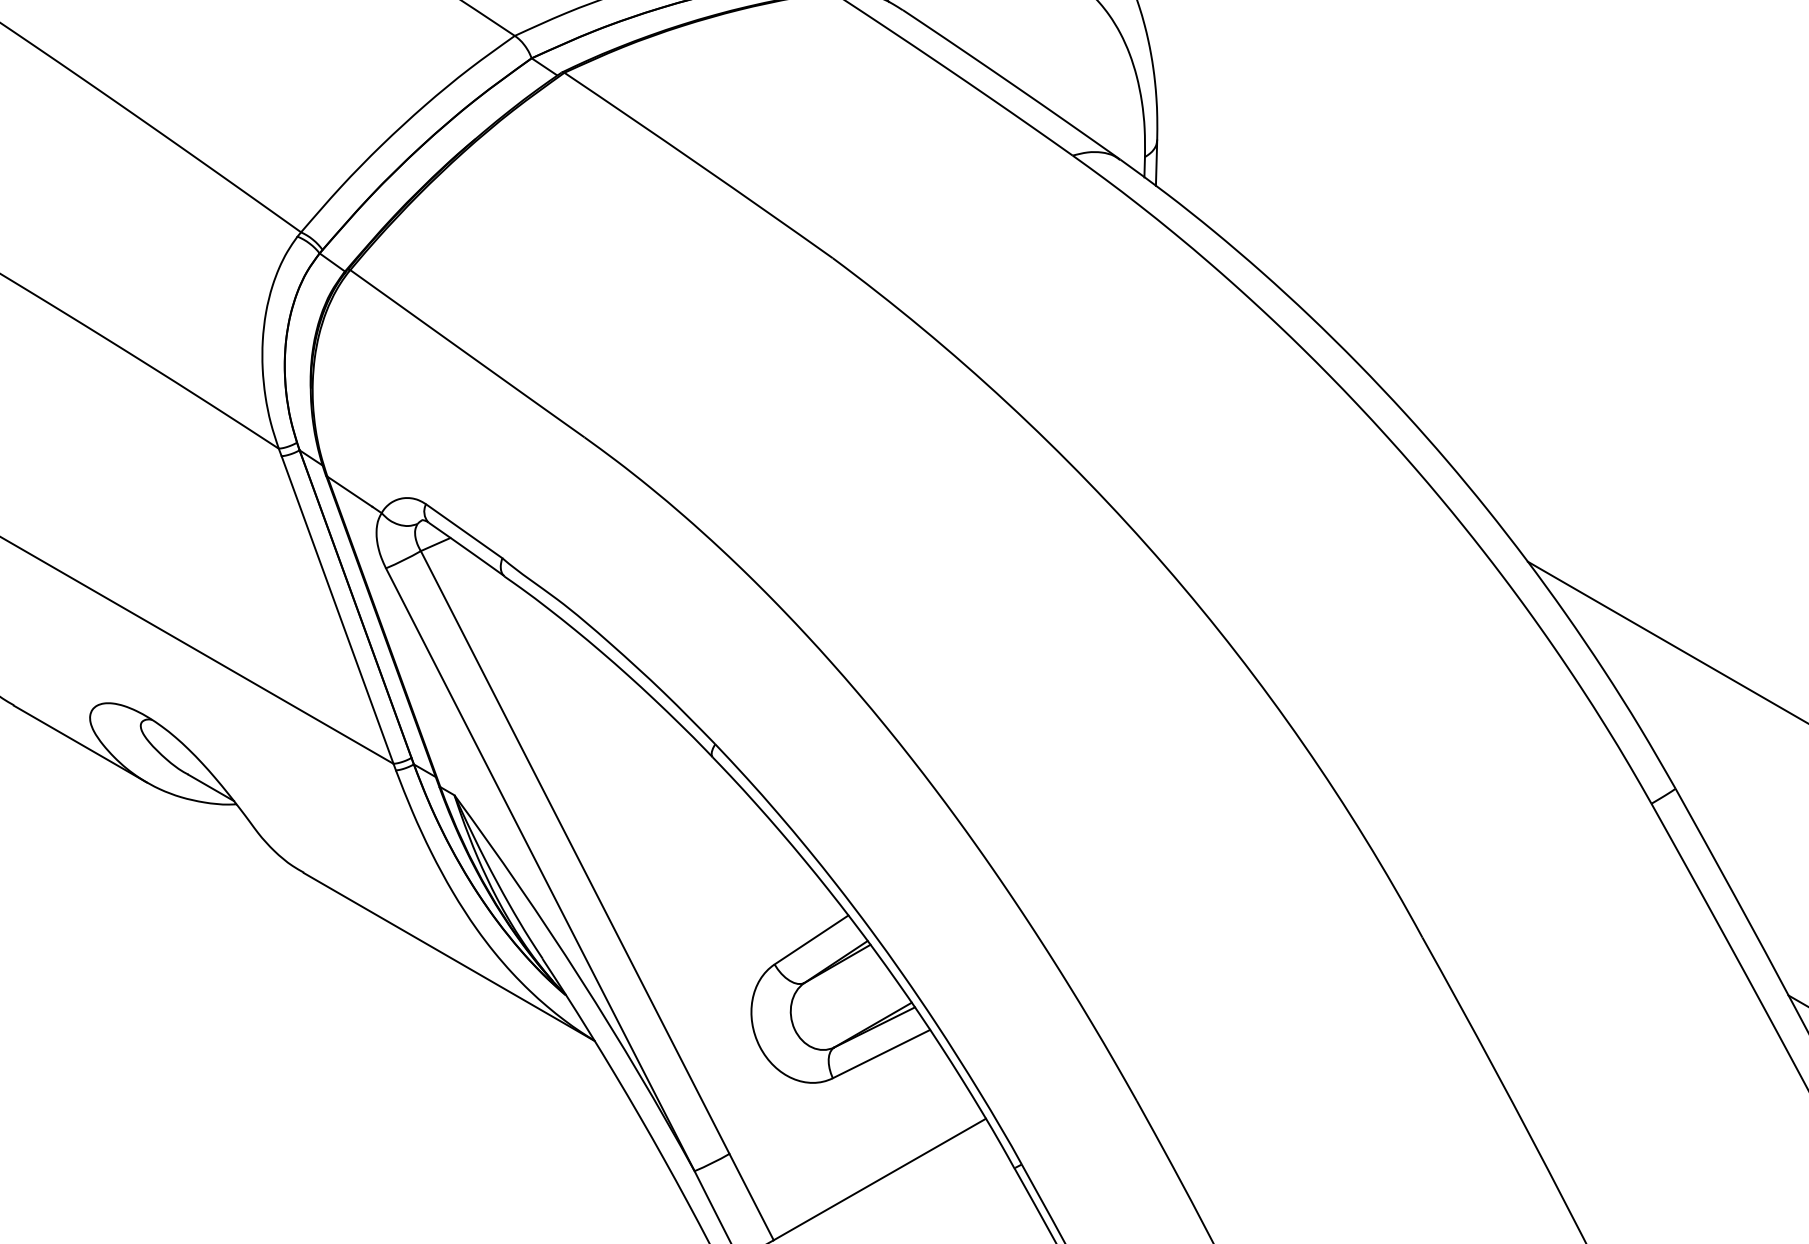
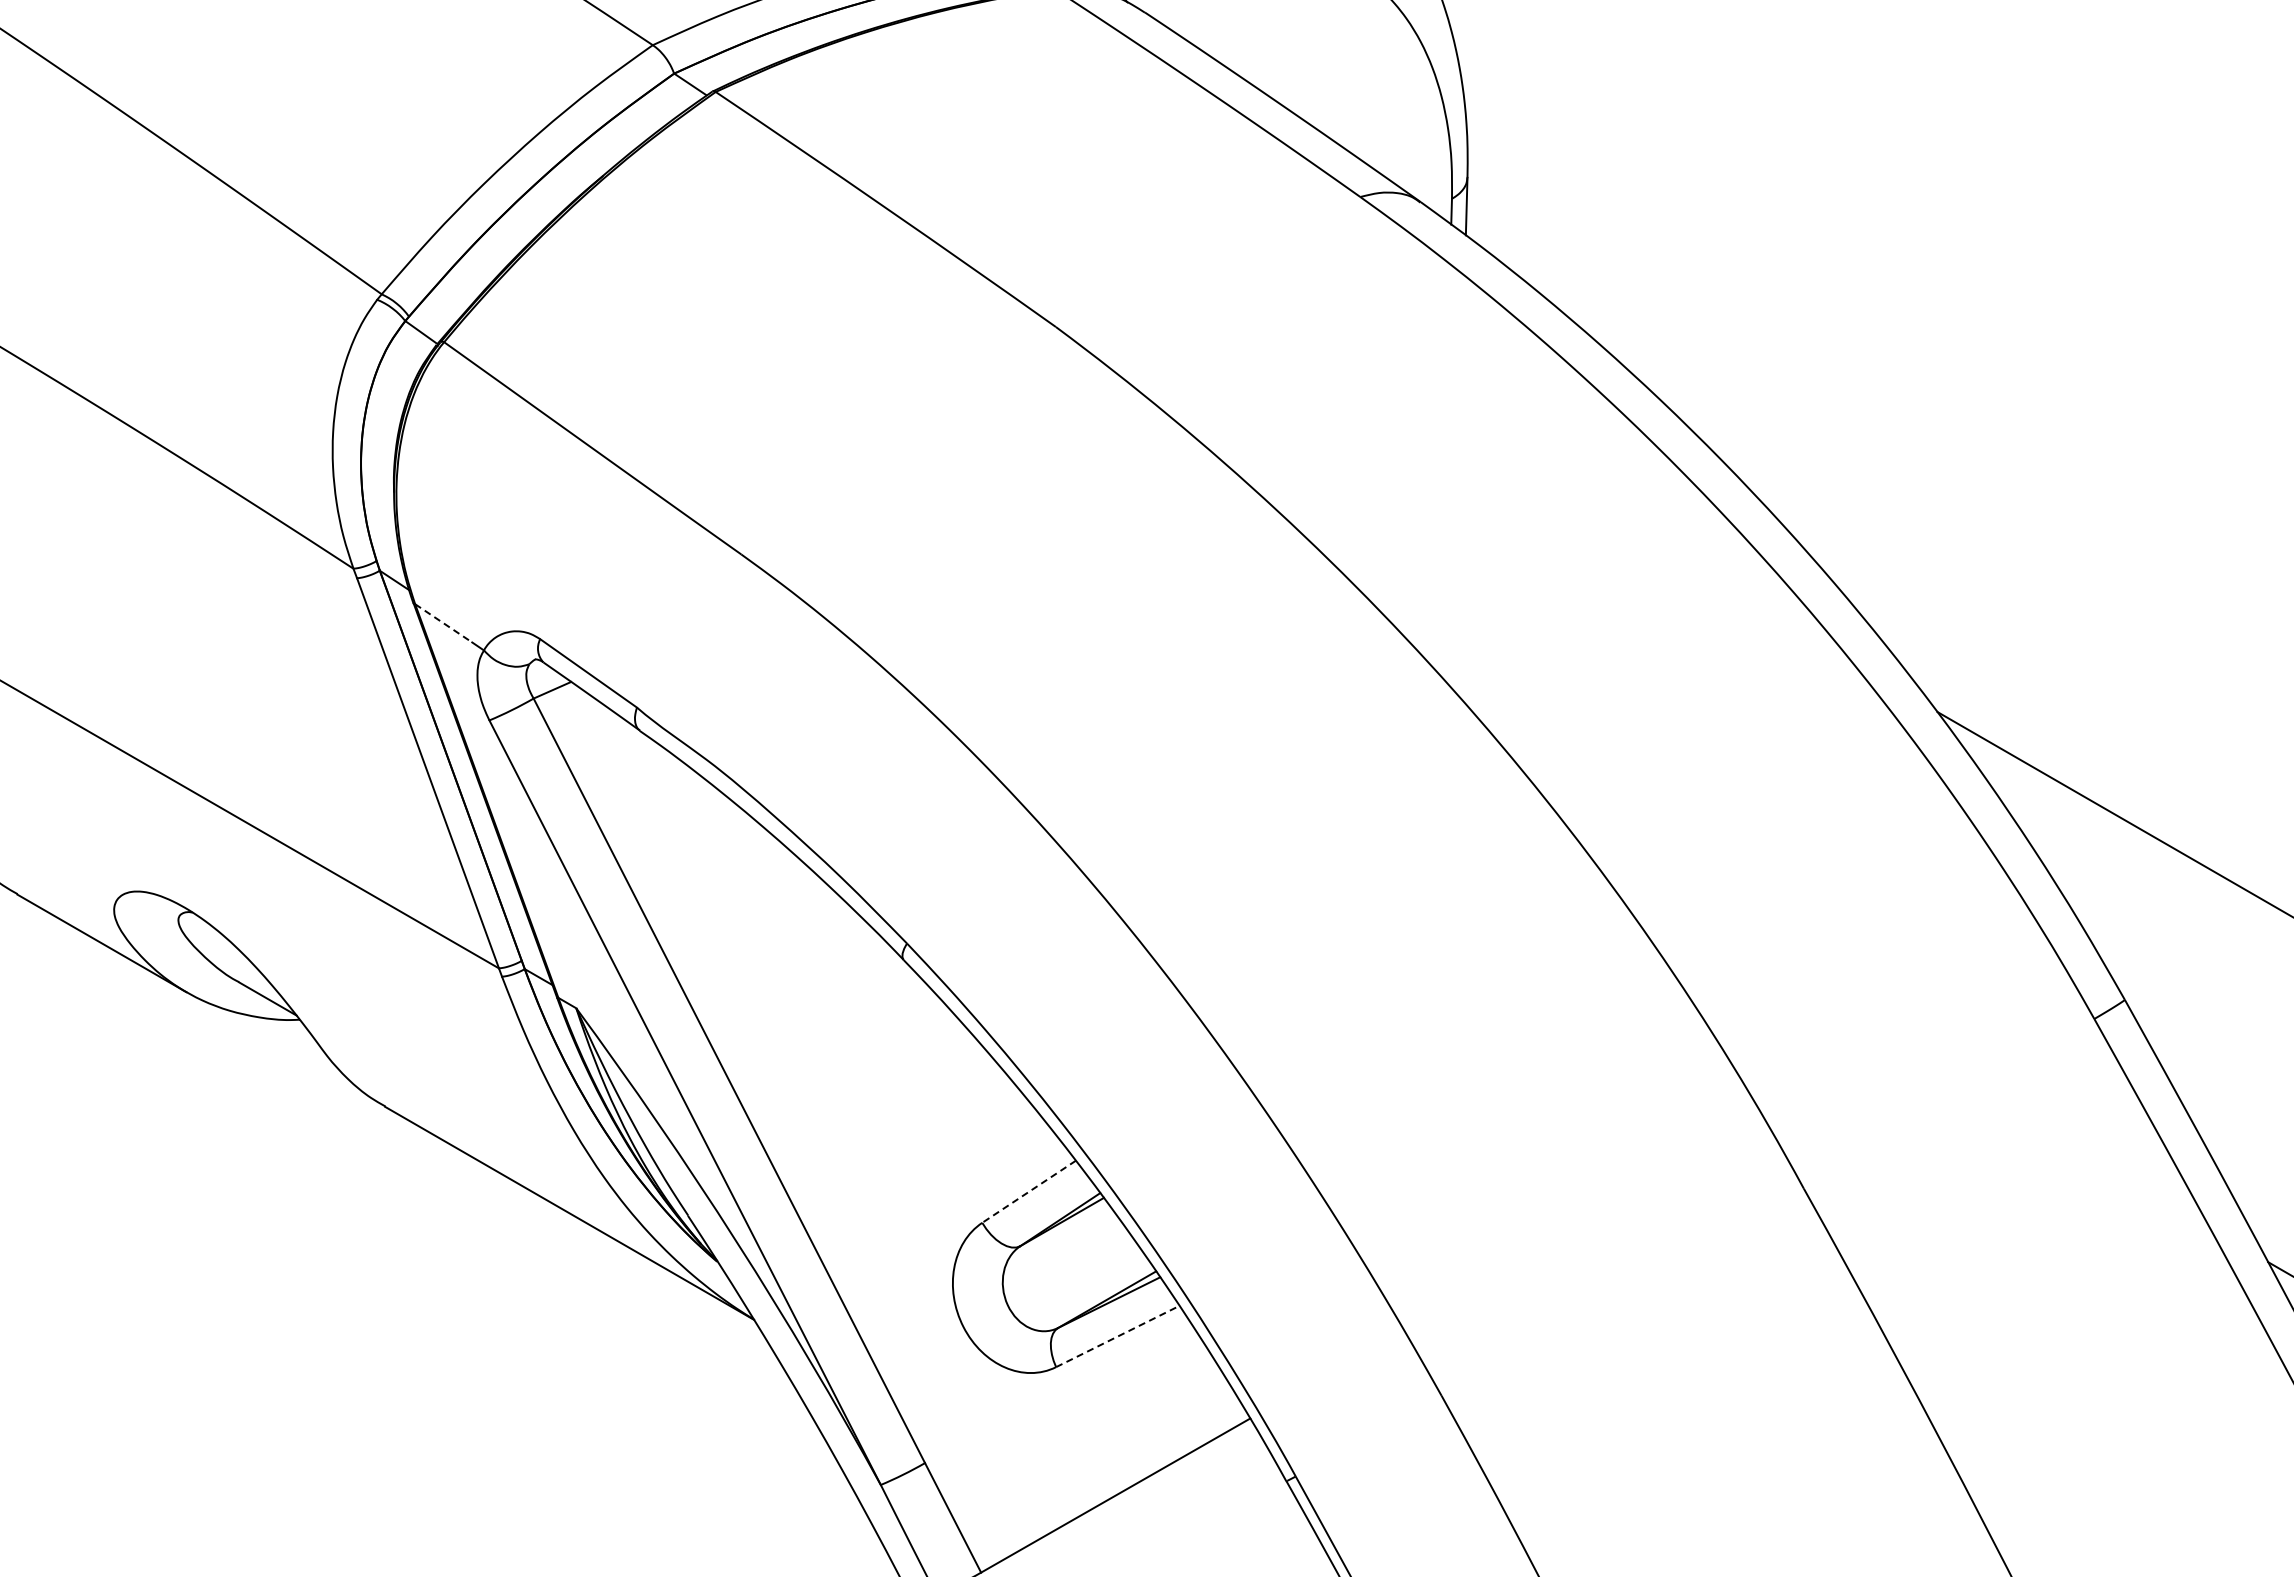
line: (350, 491) -> (444, 623), solid -> dashed
line: (811, 940) -> (1028, 1192), solid -> dashed
line: (881, 1054) -> (1117, 1336), solid -> dashed

